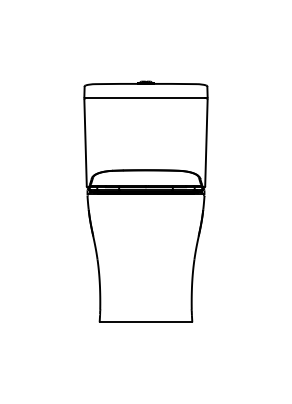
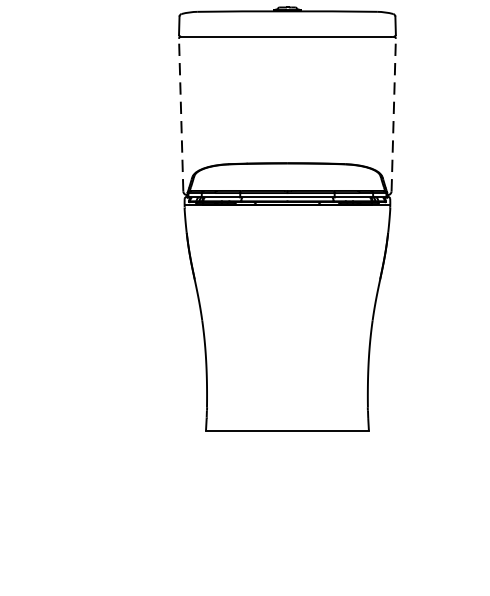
line: (85, 142) -> (181, 114), solid -> dashed
line: (206, 142) -> (393, 114), solid -> dashed

